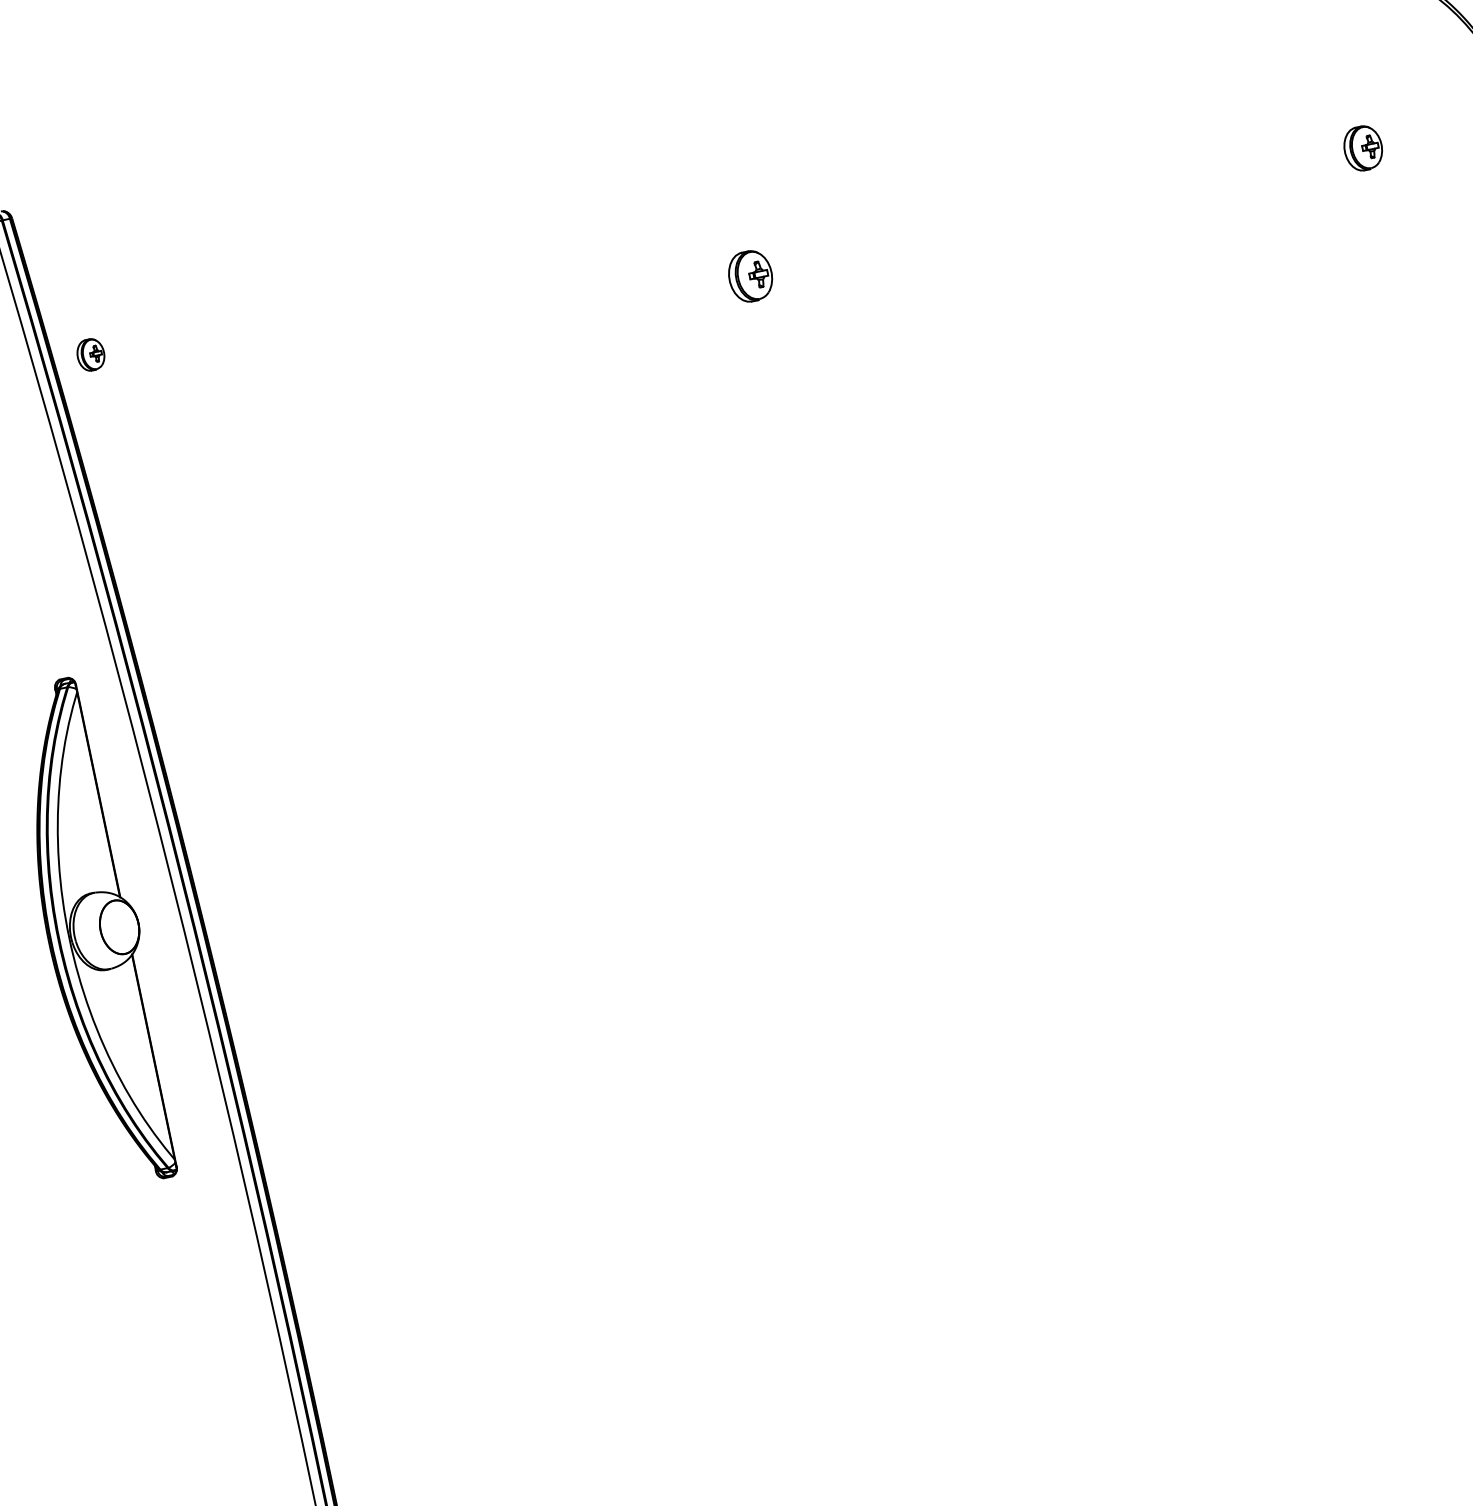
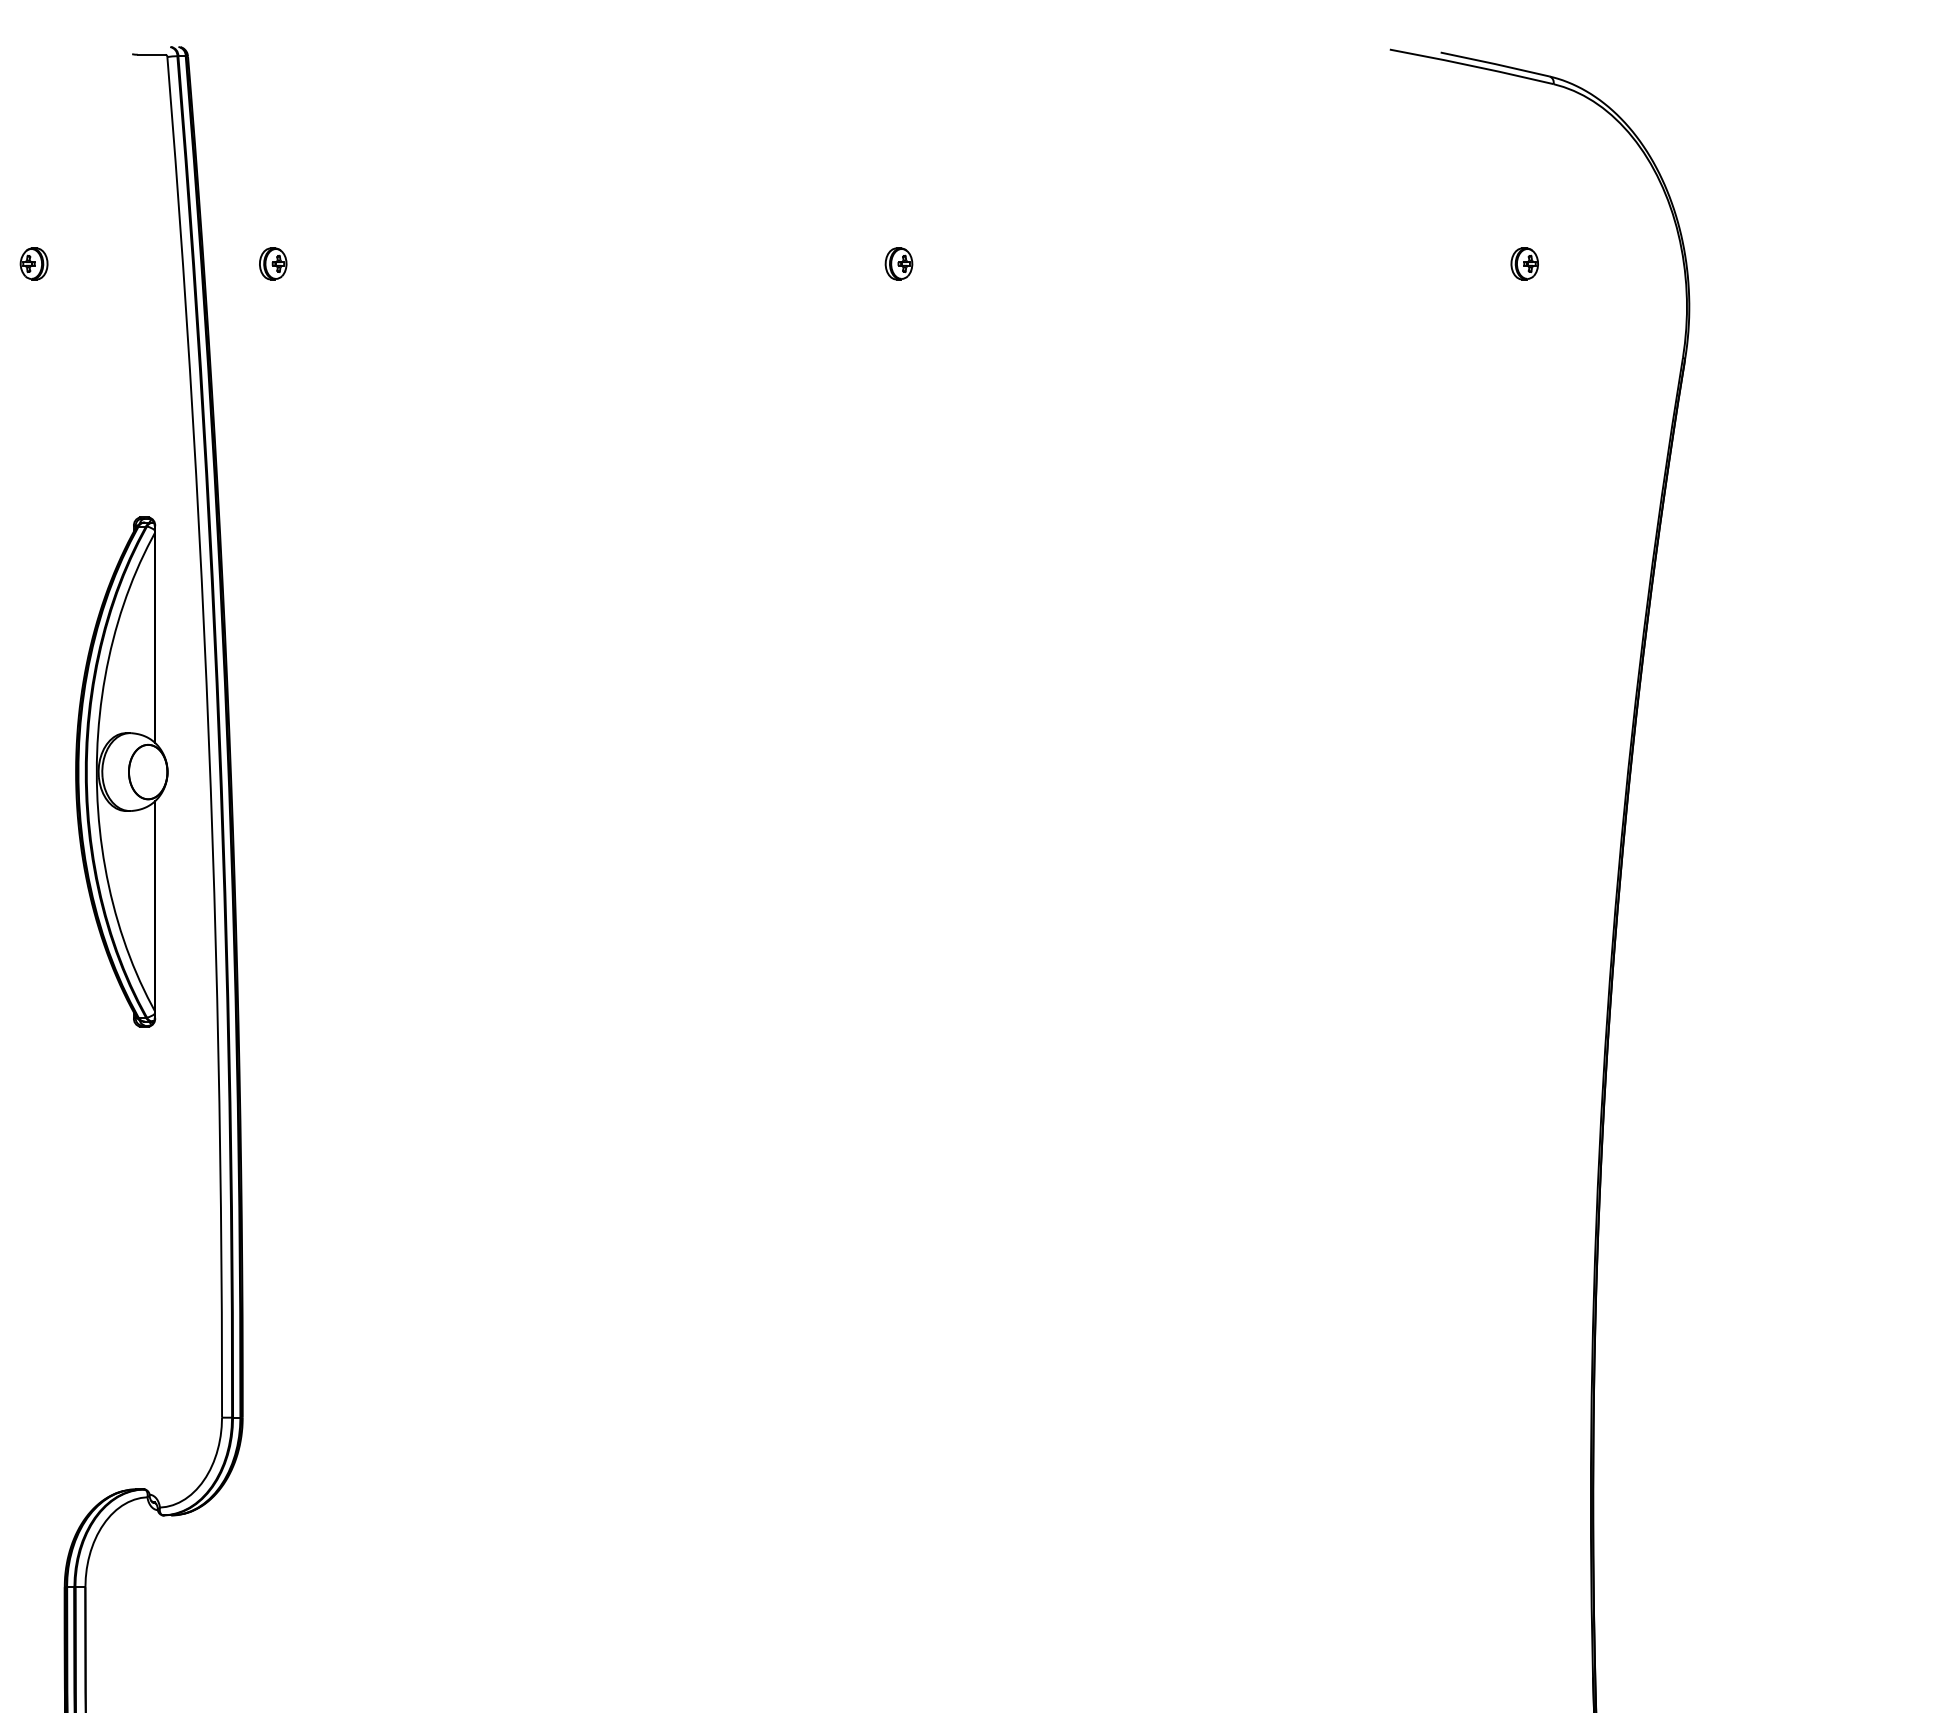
part: (1362, 148) -> (1524, 263), size x0.71
part: (750, 276) -> (898, 263), size x0.62
part: (91, 354) -> (273, 263), moved

